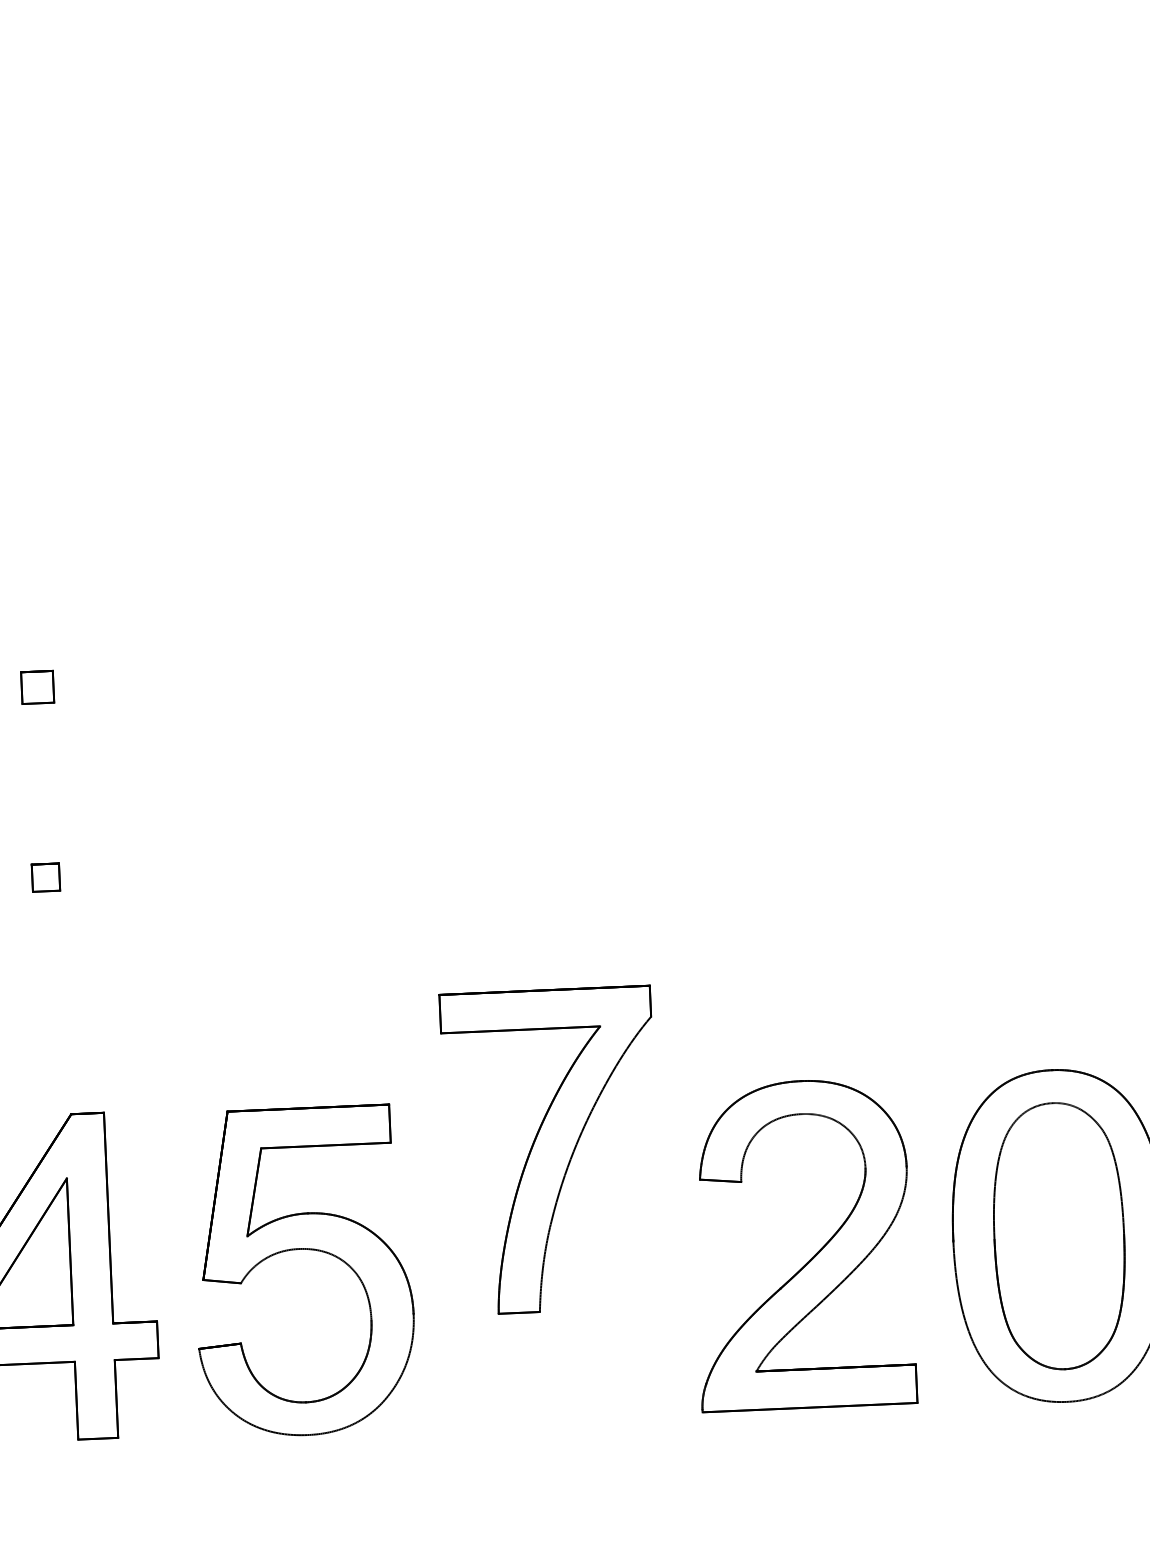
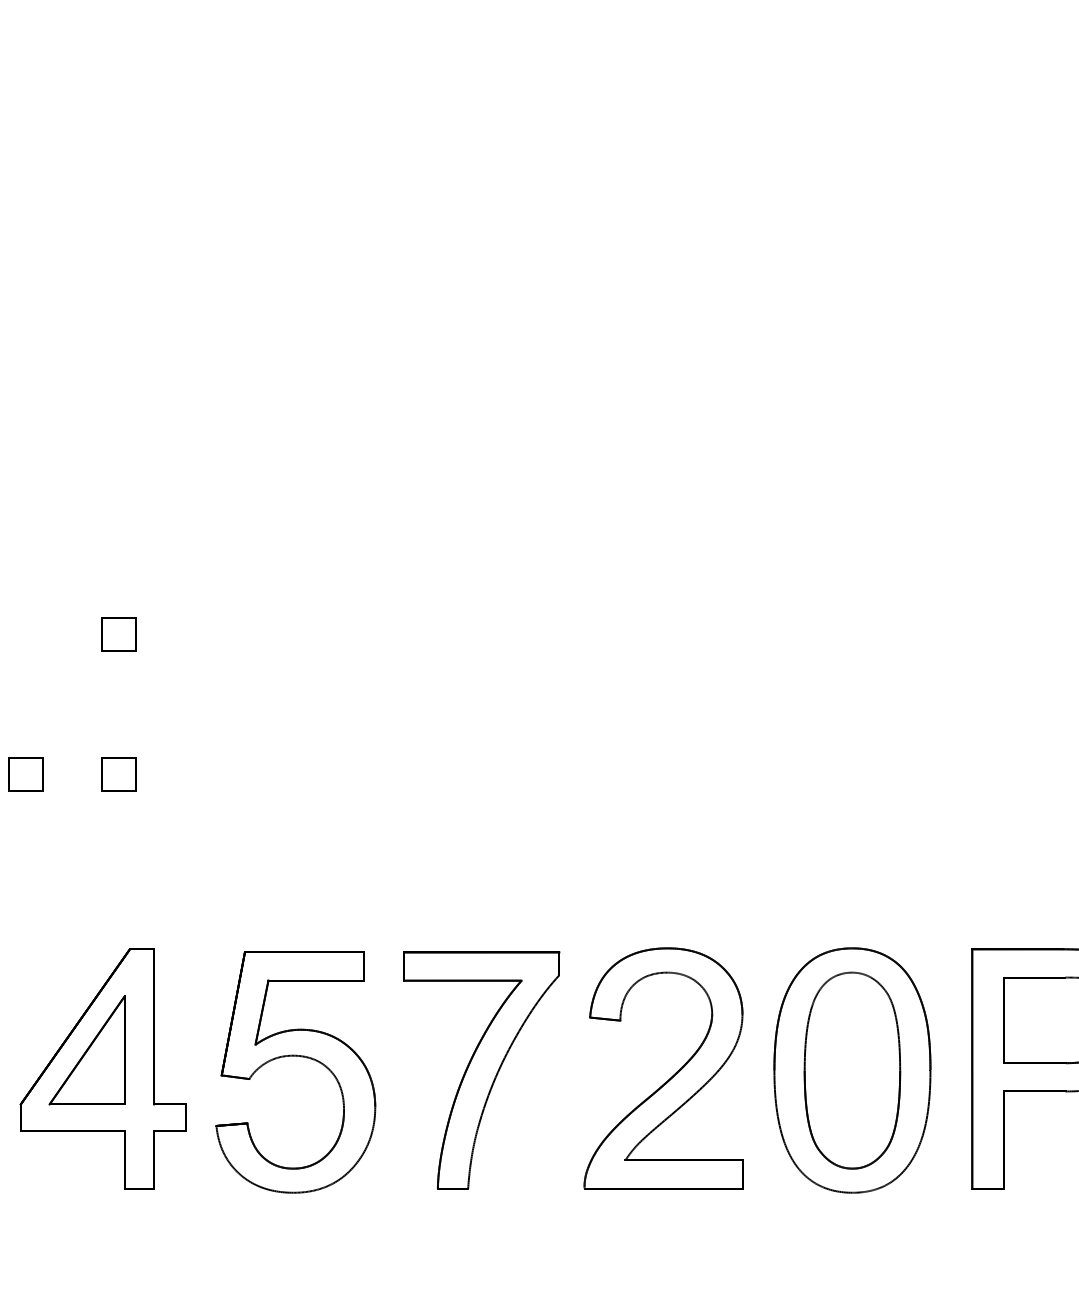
part: (37, 687) -> (118, 634), size x1.43
part: (45, 877) -> (118, 774), size x1.67
part: (551, 1150) -> (481, 1070), moved

